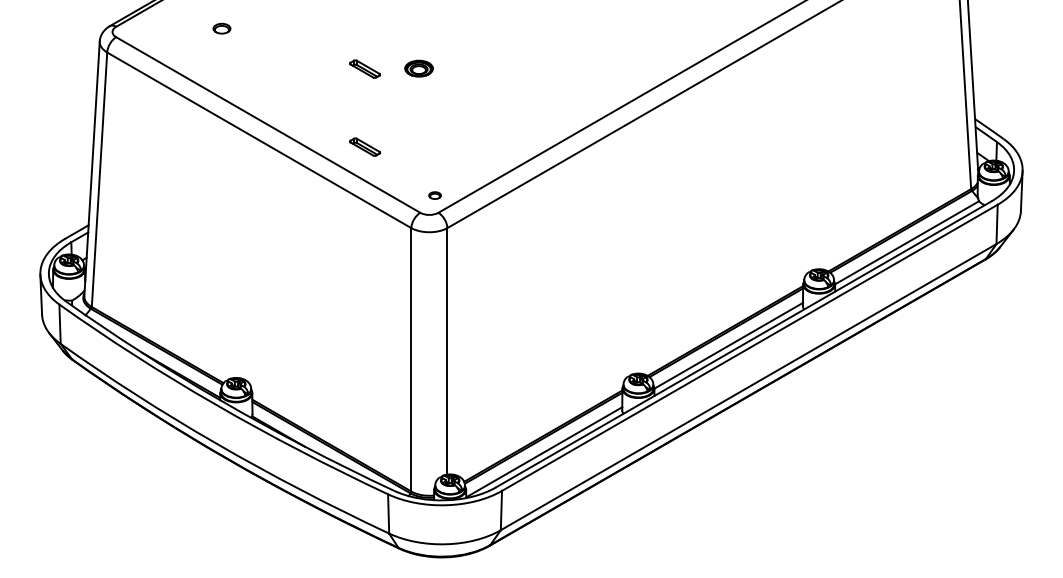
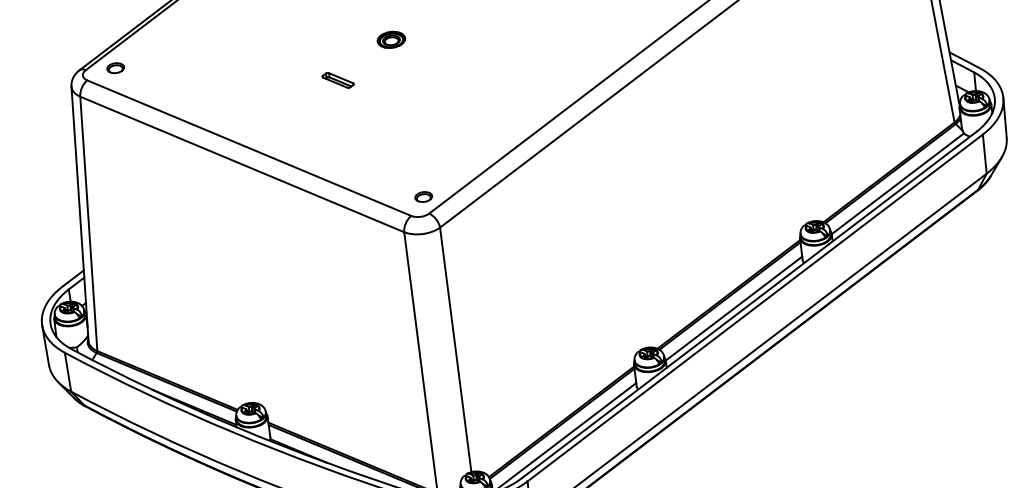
part: (221, 28) -> (115, 68), moved
part: (418, 68) -> (390, 39), moved
part: (364, 146) -> (347, 157), removed
part: (434, 195) -> (423, 196), size x1.43

